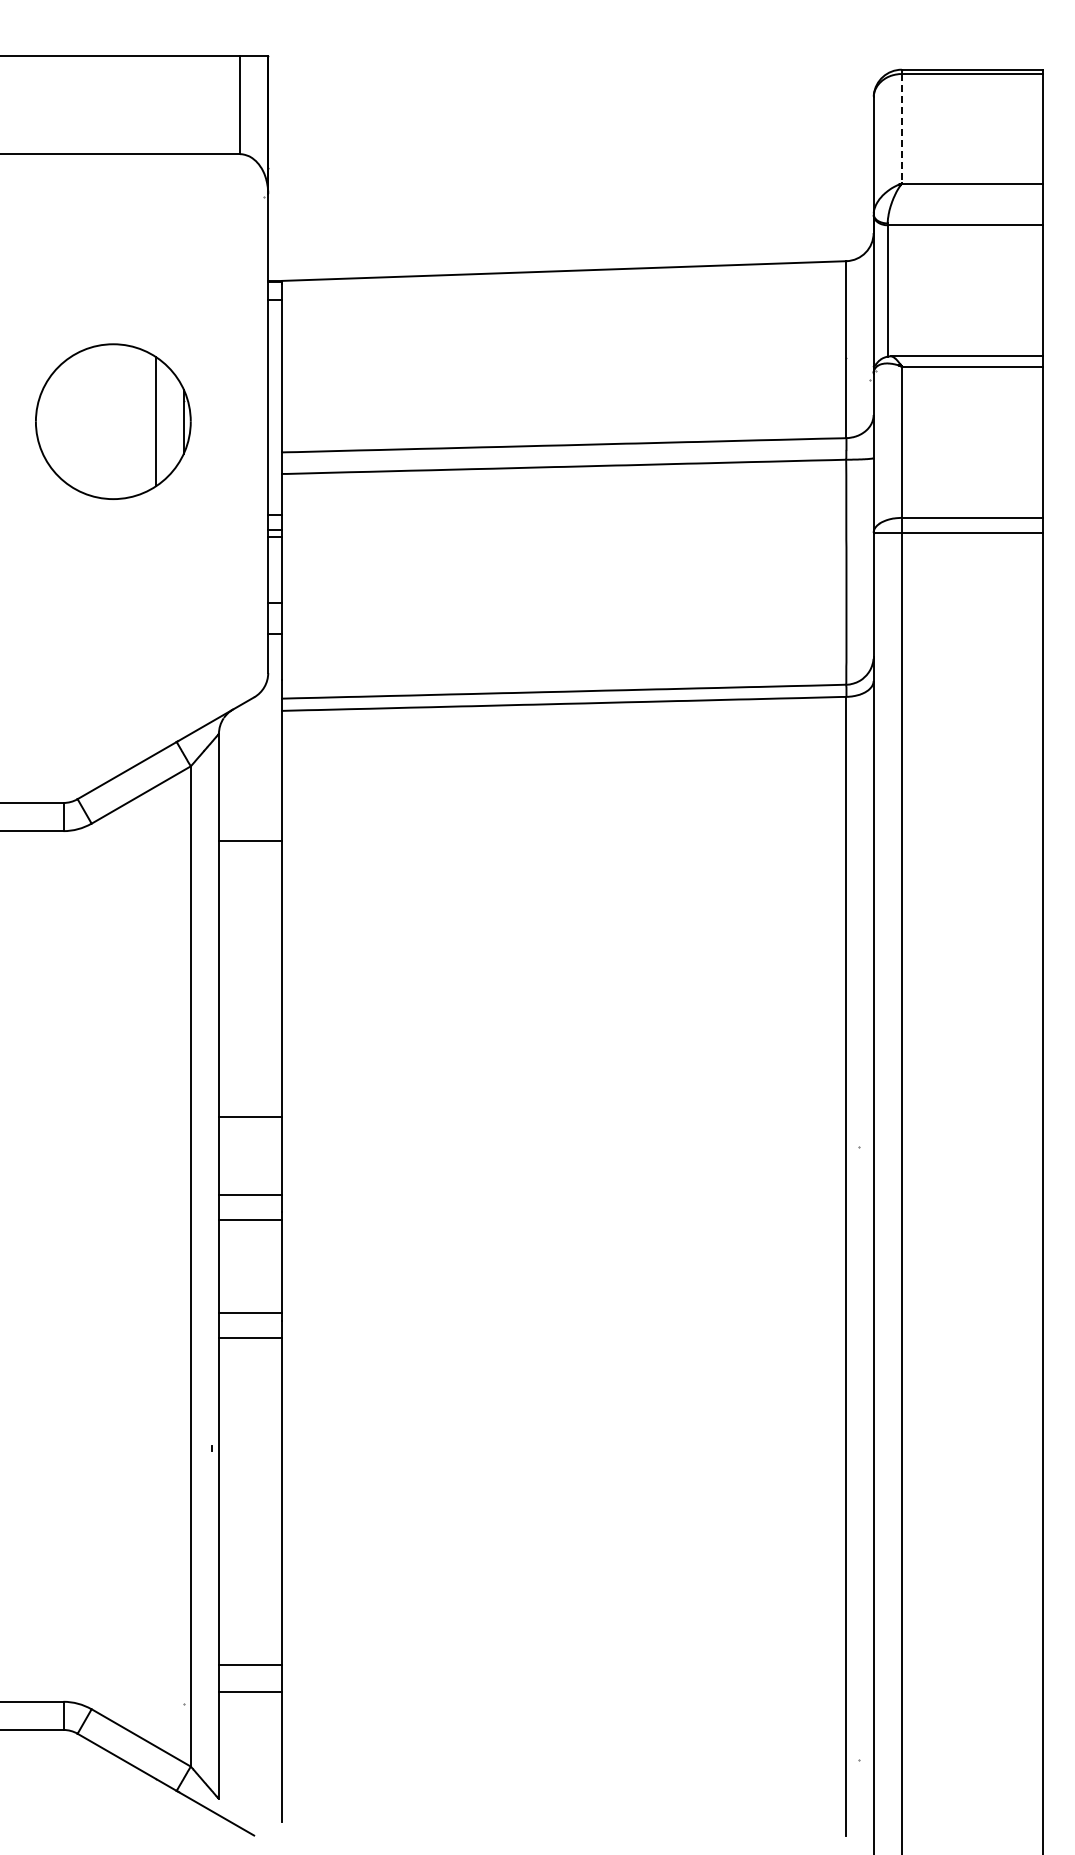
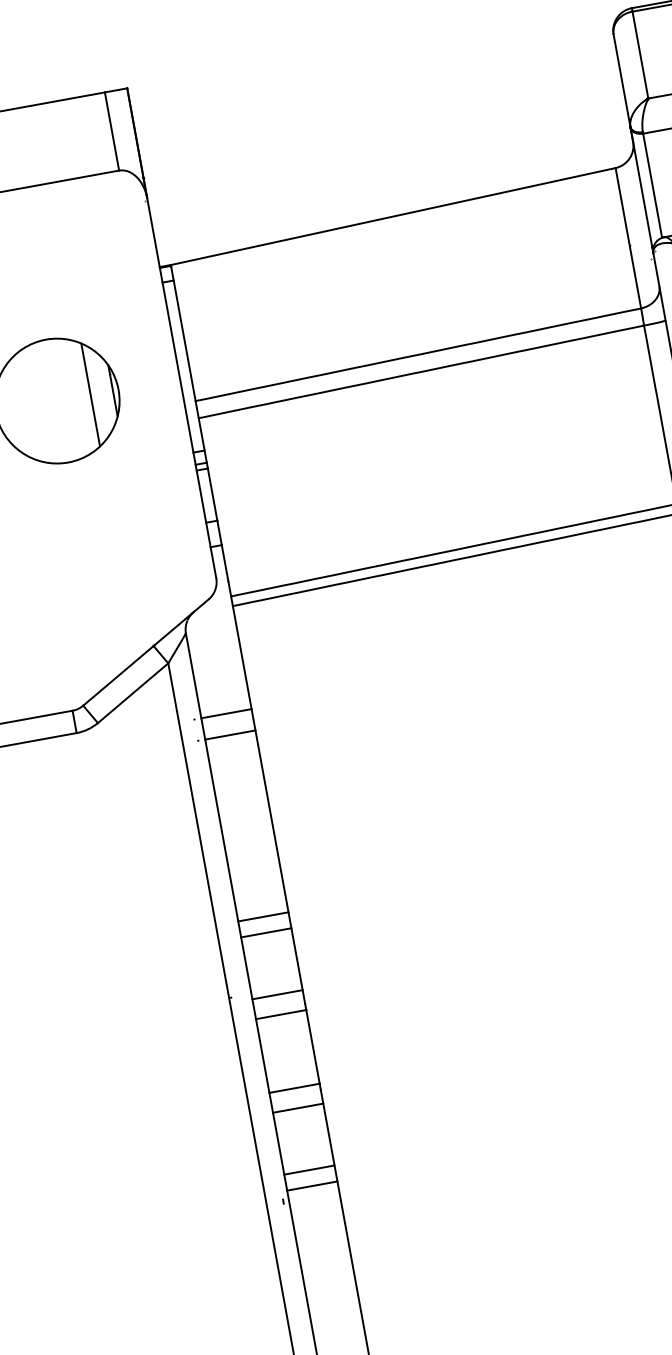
line: (901, 128) -> (640, 54), dashed -> solid
line: (250, 867) -> (230, 734), added
line: (250, 1096) -> (263, 916), added
line: (250, 1415) -> (309, 1169), added
line: (250, 1436) -> (312, 1186), added

